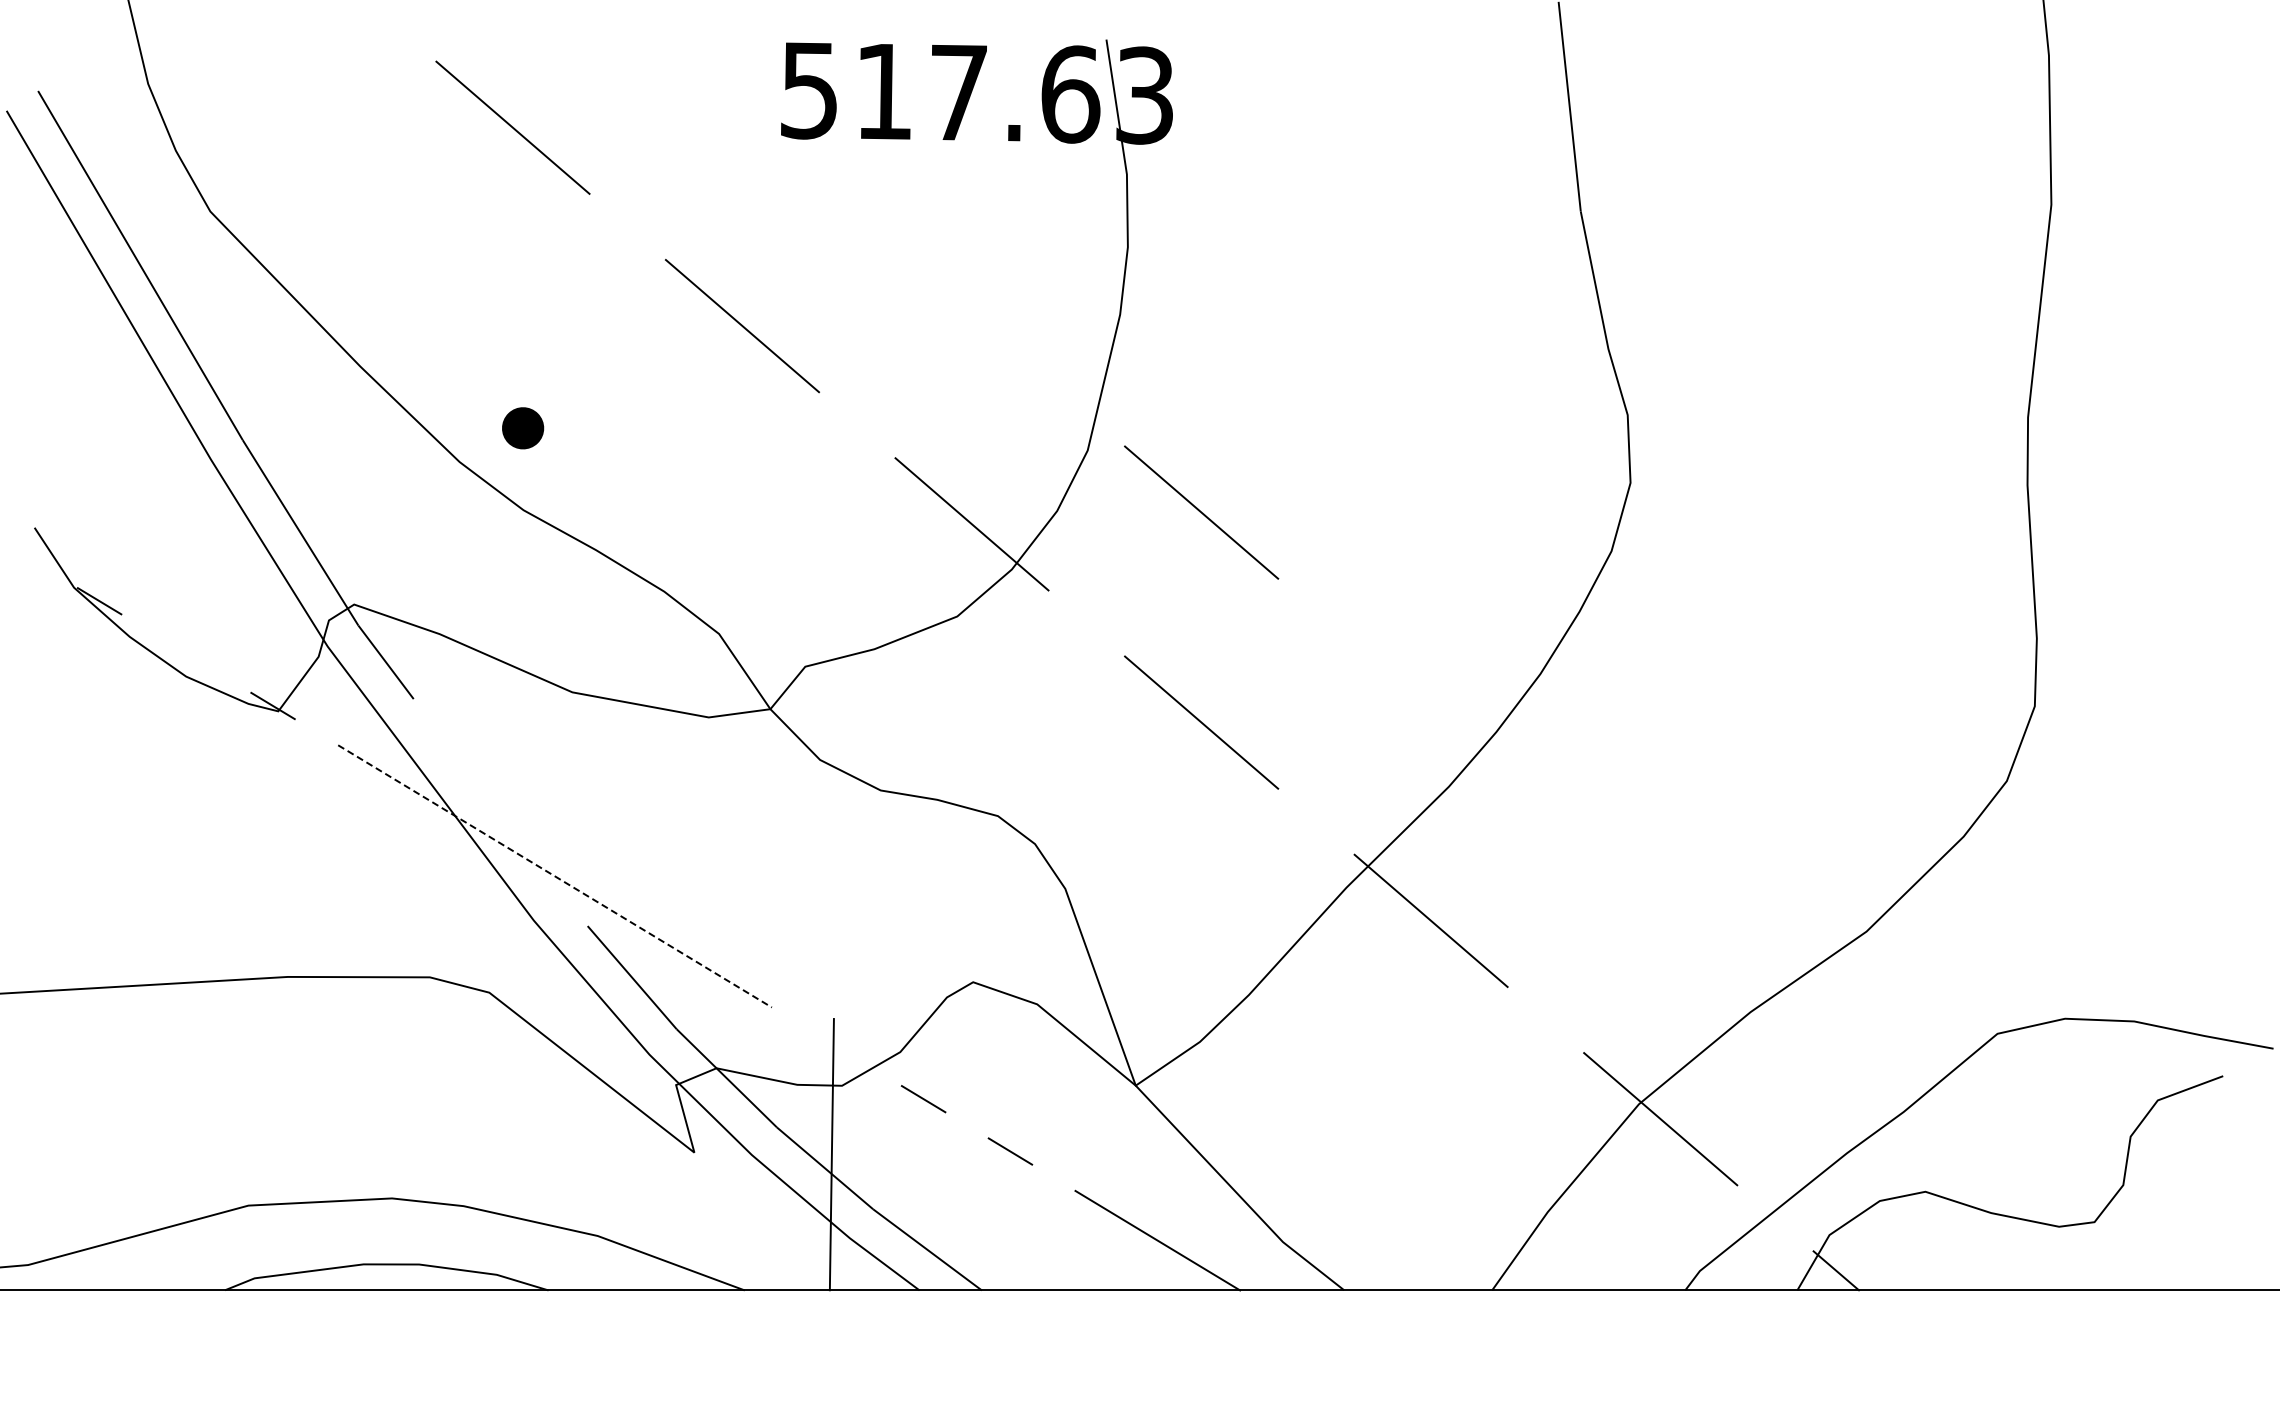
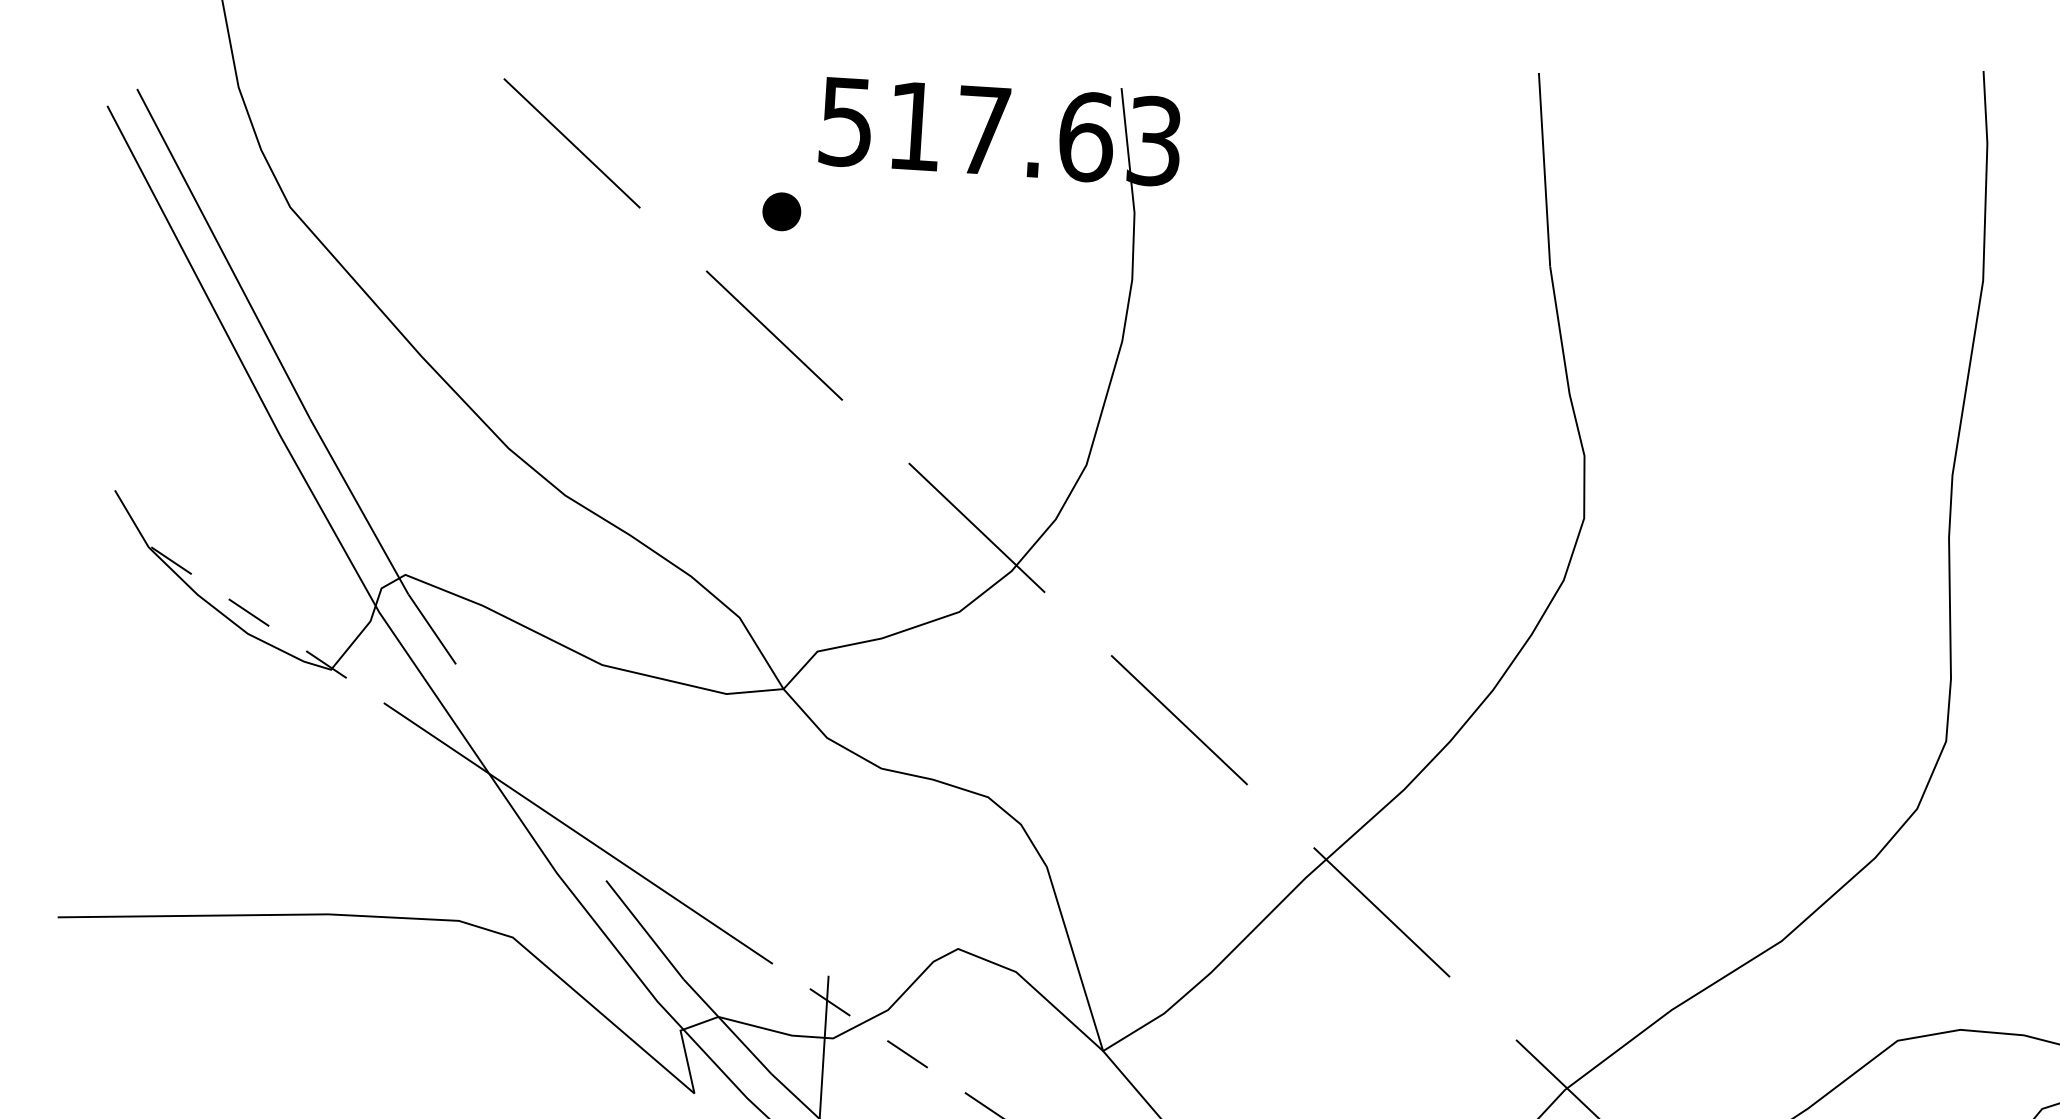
part: (523, 428) -> (782, 212), moved
line: (1201, 512) -> (1188, 526), removed
line: (186, 653) -> (249, 612), added
line: (555, 876) -> (578, 833), dashed -> solid
line: (836, 1046) -> (829, 1002), added

